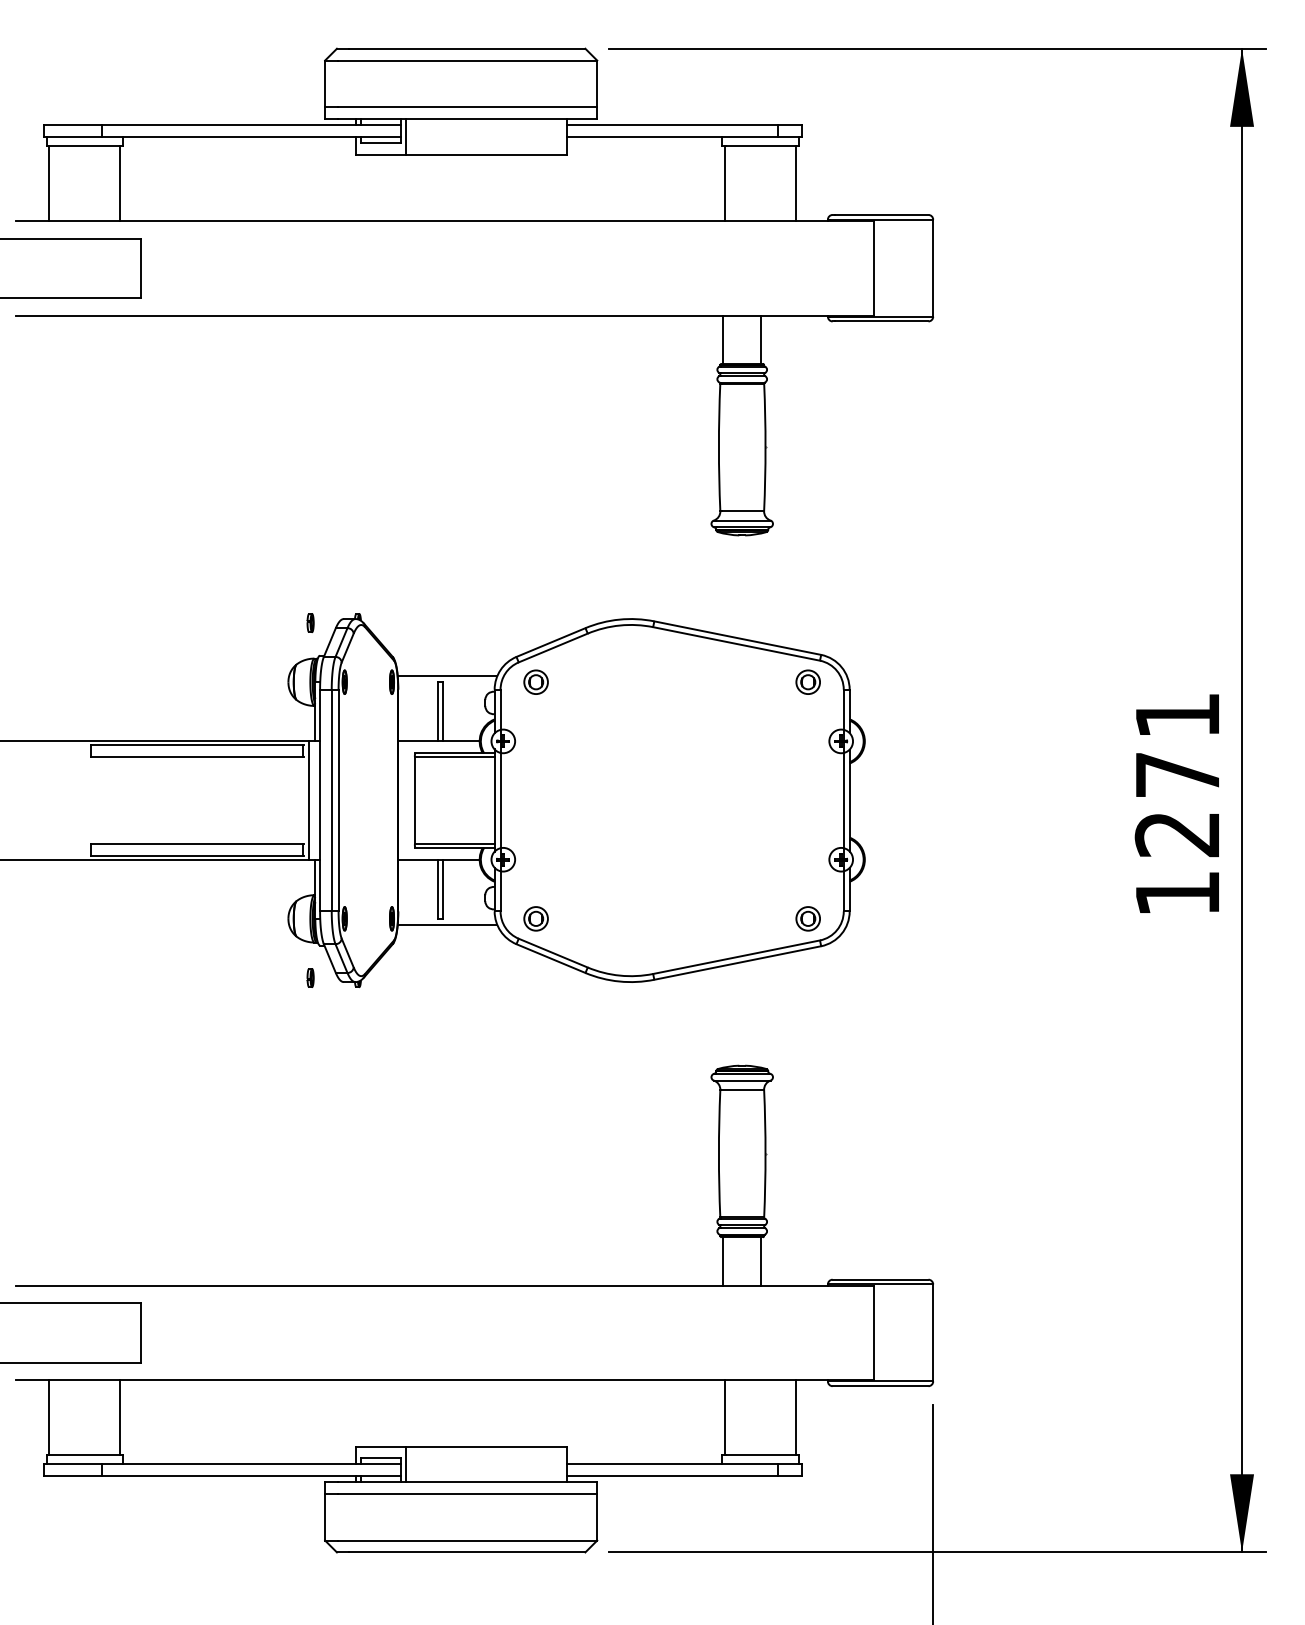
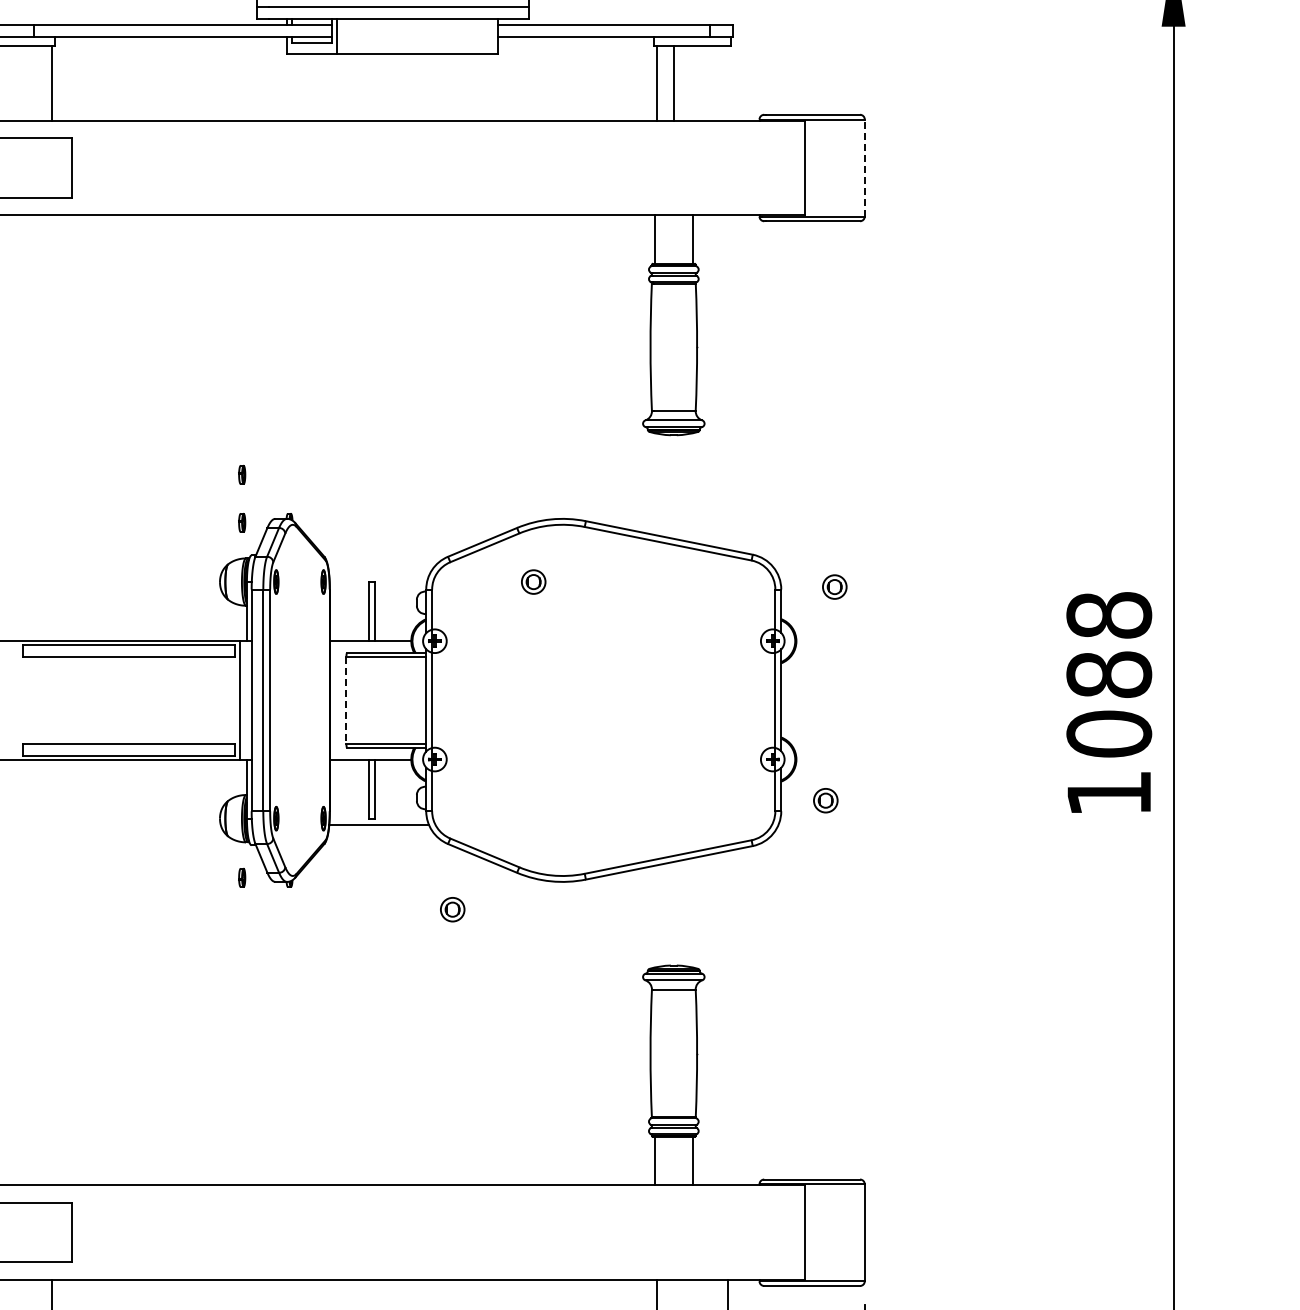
line: (795, 183) -> (673, 83), moved
line: (933, 268) -> (865, 168), solid -> dashed
part: (310, 574) -> (242, 474), added
line: (447, 676) -> (379, 576), removed
part: (535, 681) -> (533, 581), moved
part: (807, 681) -> (834, 586), moved
text: (1177, 774) -> (1109, 674), 1271 -> 1088
line: (414, 800) -> (346, 700), solid -> dashed
part: (535, 918) -> (452, 909), moved
part: (807, 918) -> (825, 800), moved

